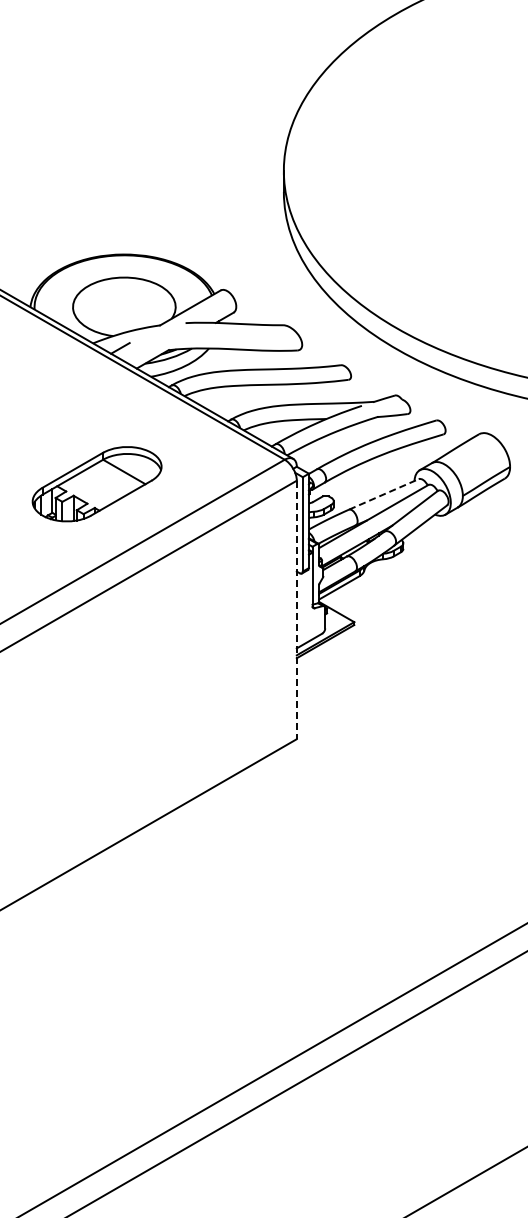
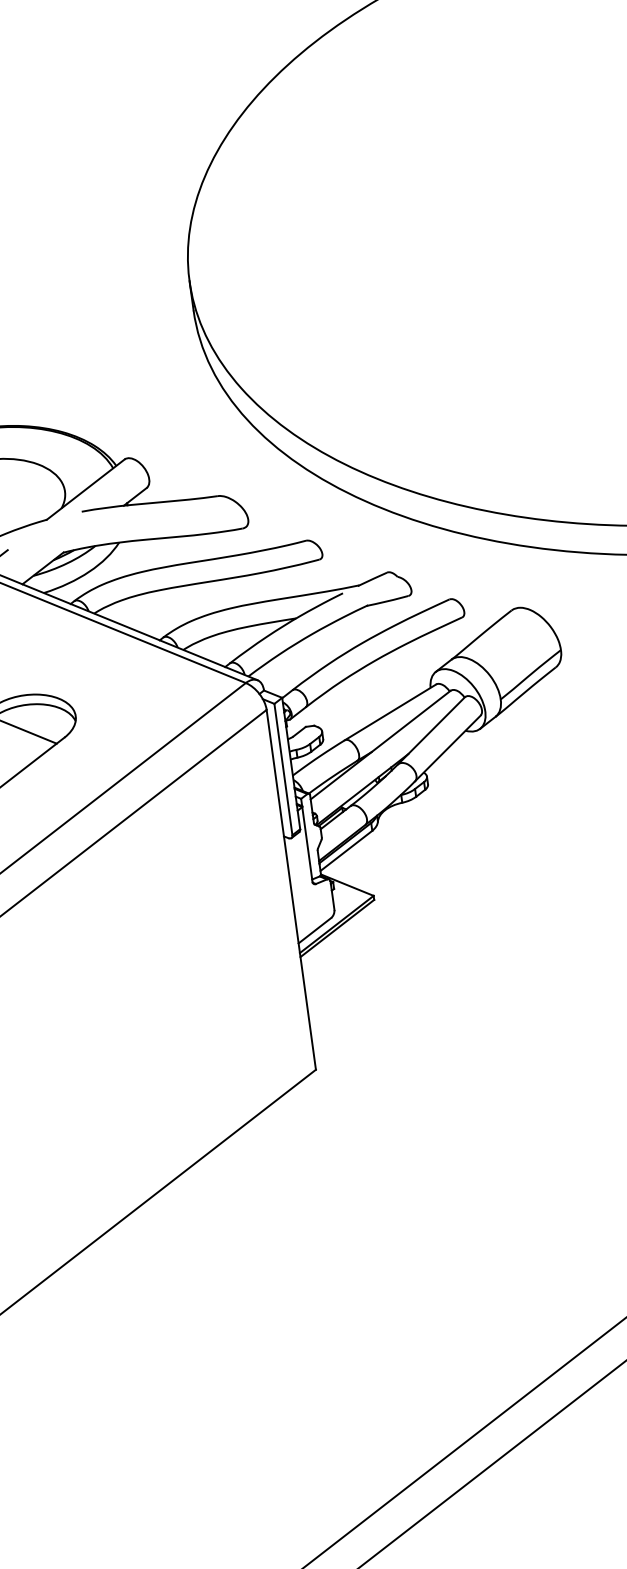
line: (384, 494) -> (391, 712), dashed -> solid
line: (296, 610) -> (290, 890), dashed -> solid

